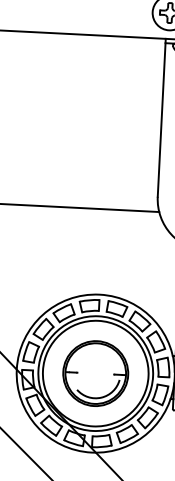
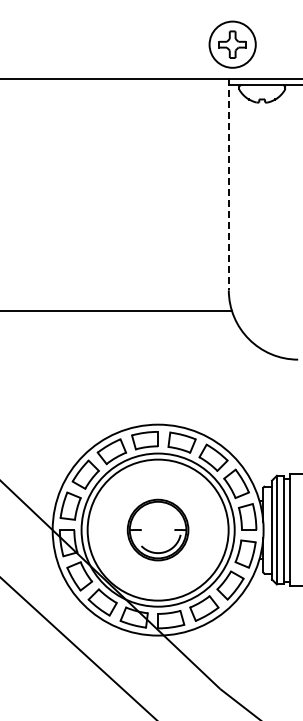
line: (161, 118) -> (228, 185), solid -> dashed
part: (95, 373) -> (157, 529), size x0.7

